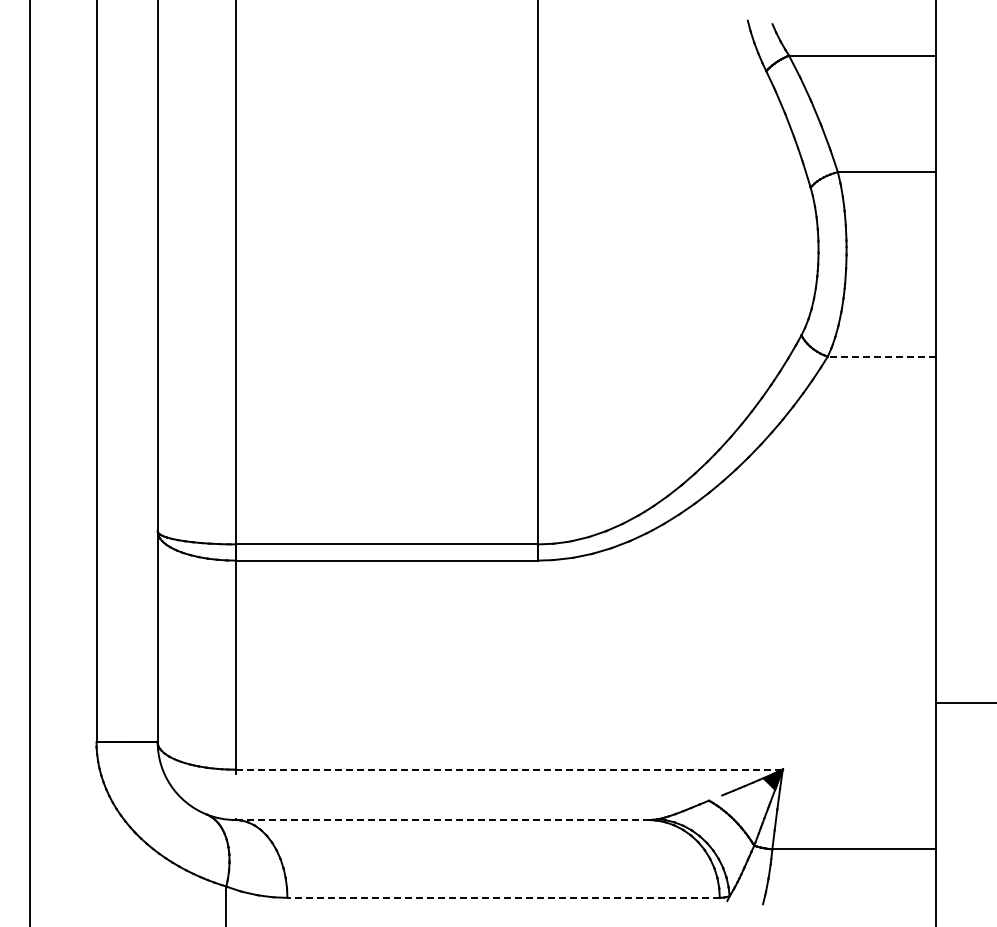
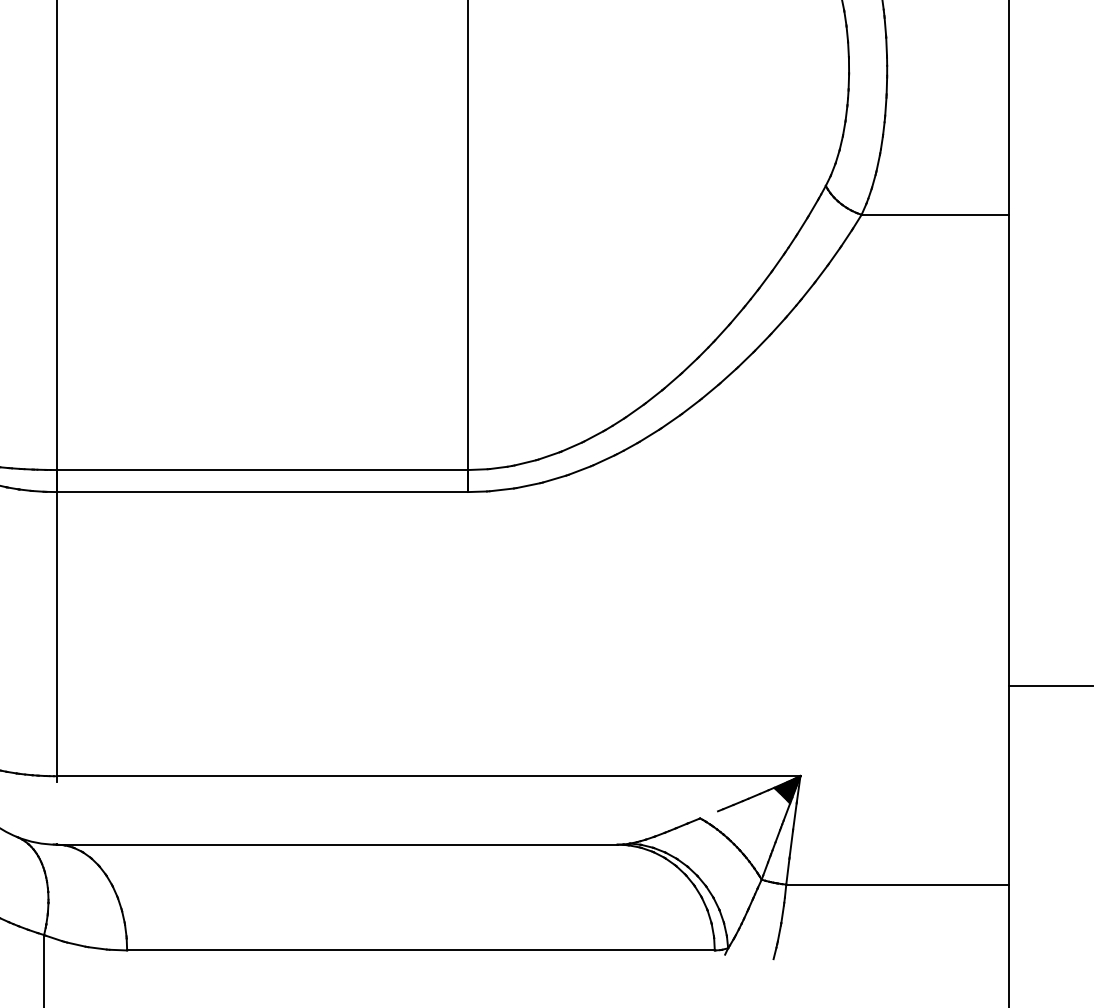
line: (881, 356) -> (934, 214), dashed -> solid
line: (509, 769) -> (429, 776), dashed -> solid
line: (442, 820) -> (337, 845), dashed -> solid
line: (503, 897) -> (420, 949), dashed -> solid

